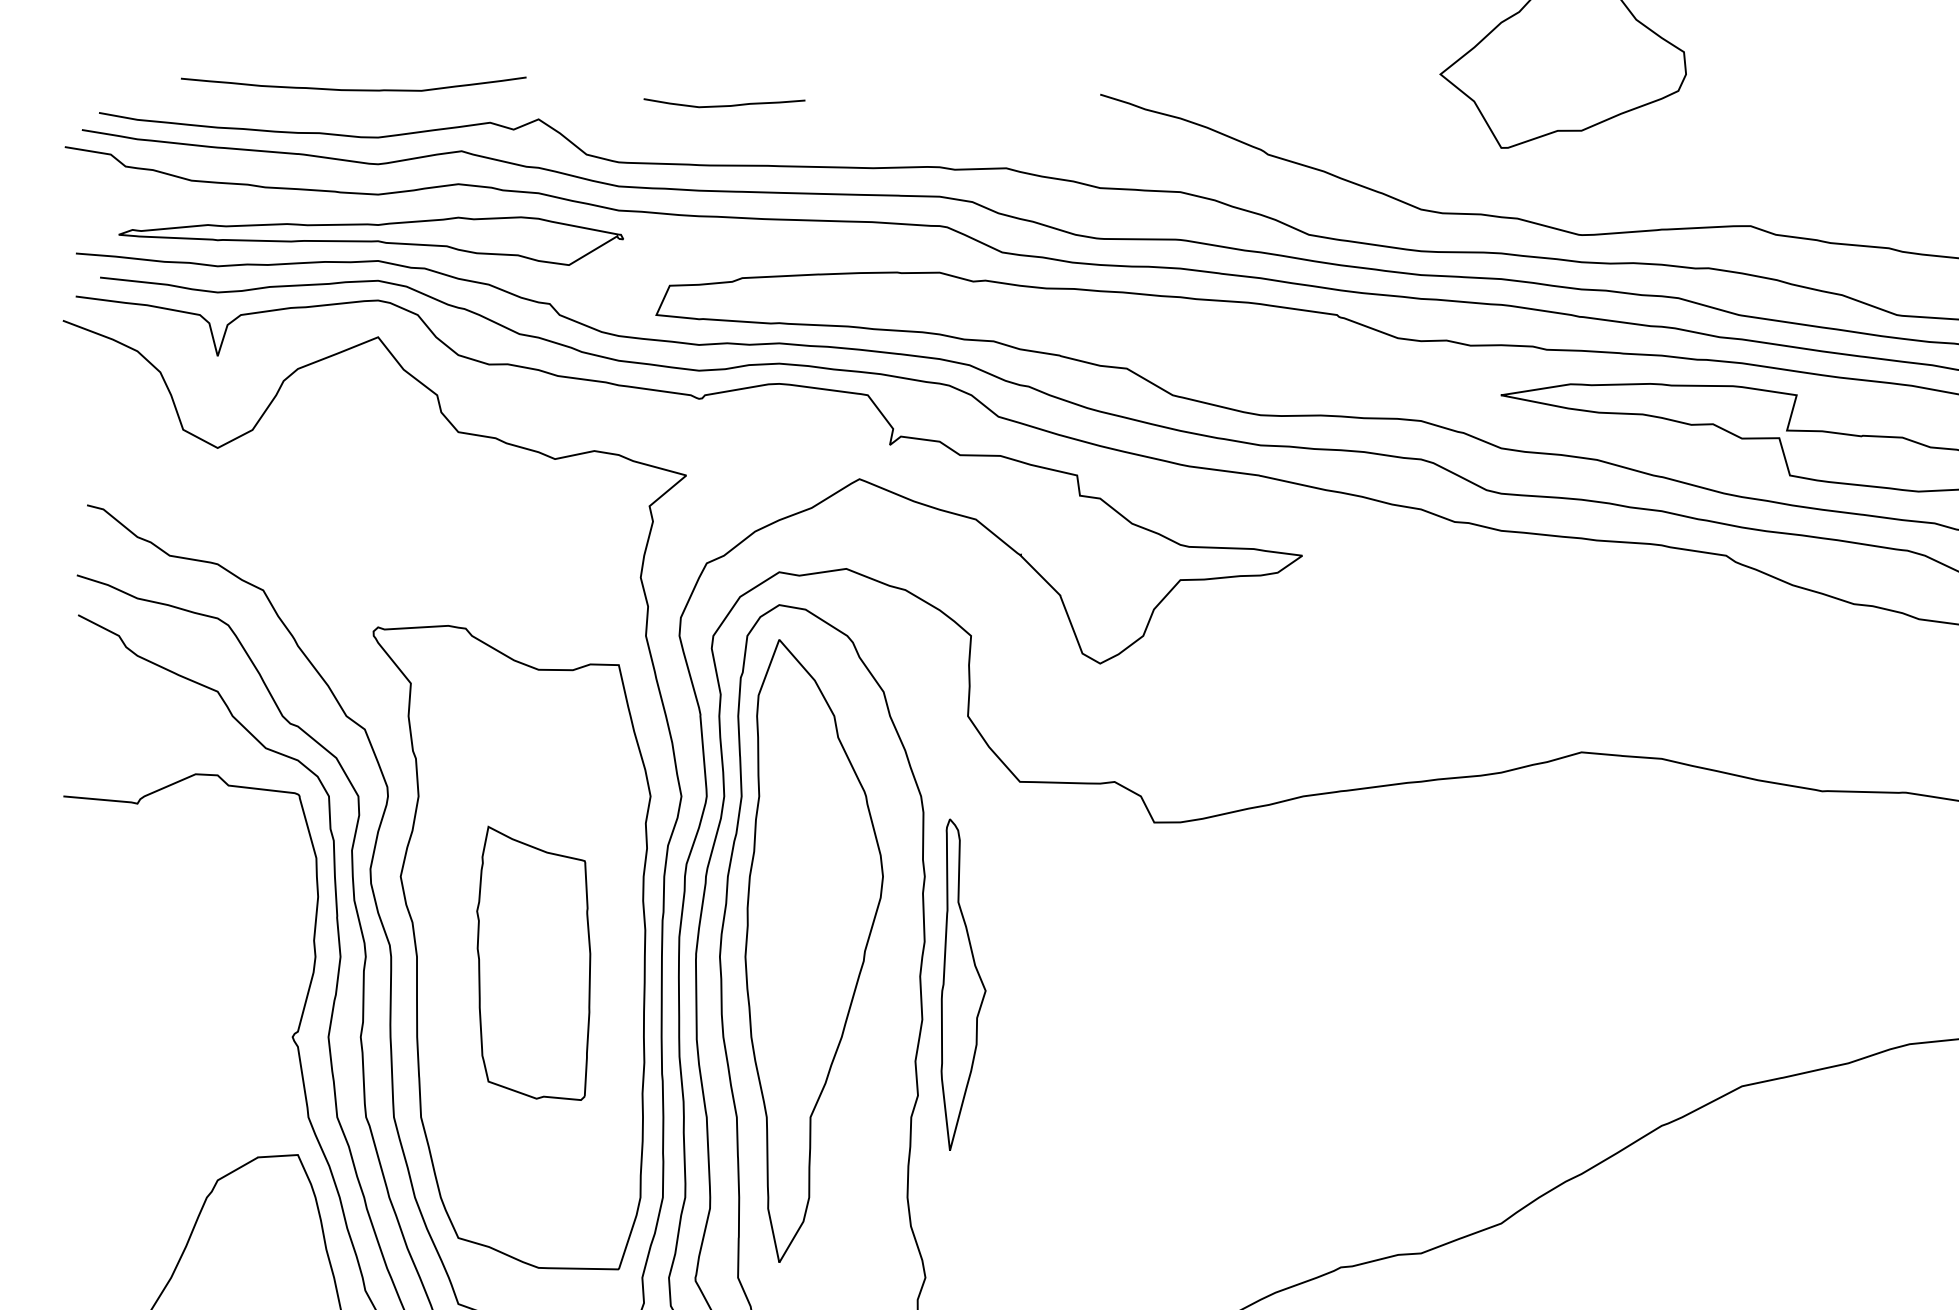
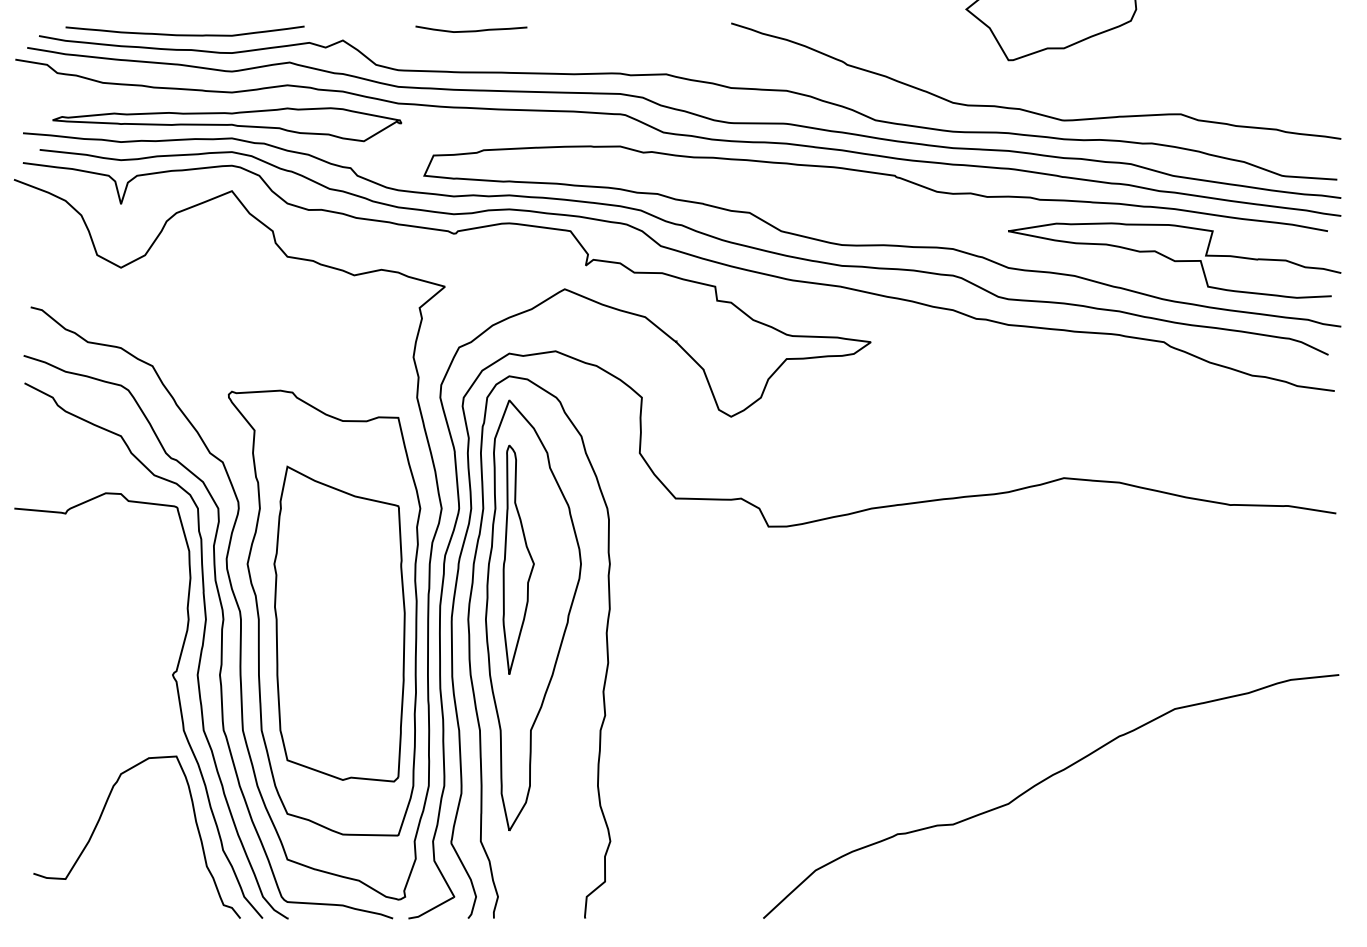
curve: (352, 88) -> (184, 34), moved
part: (533, 962) -> (339, 623), size x1.67
part: (963, 984) -> (518, 559), moved

